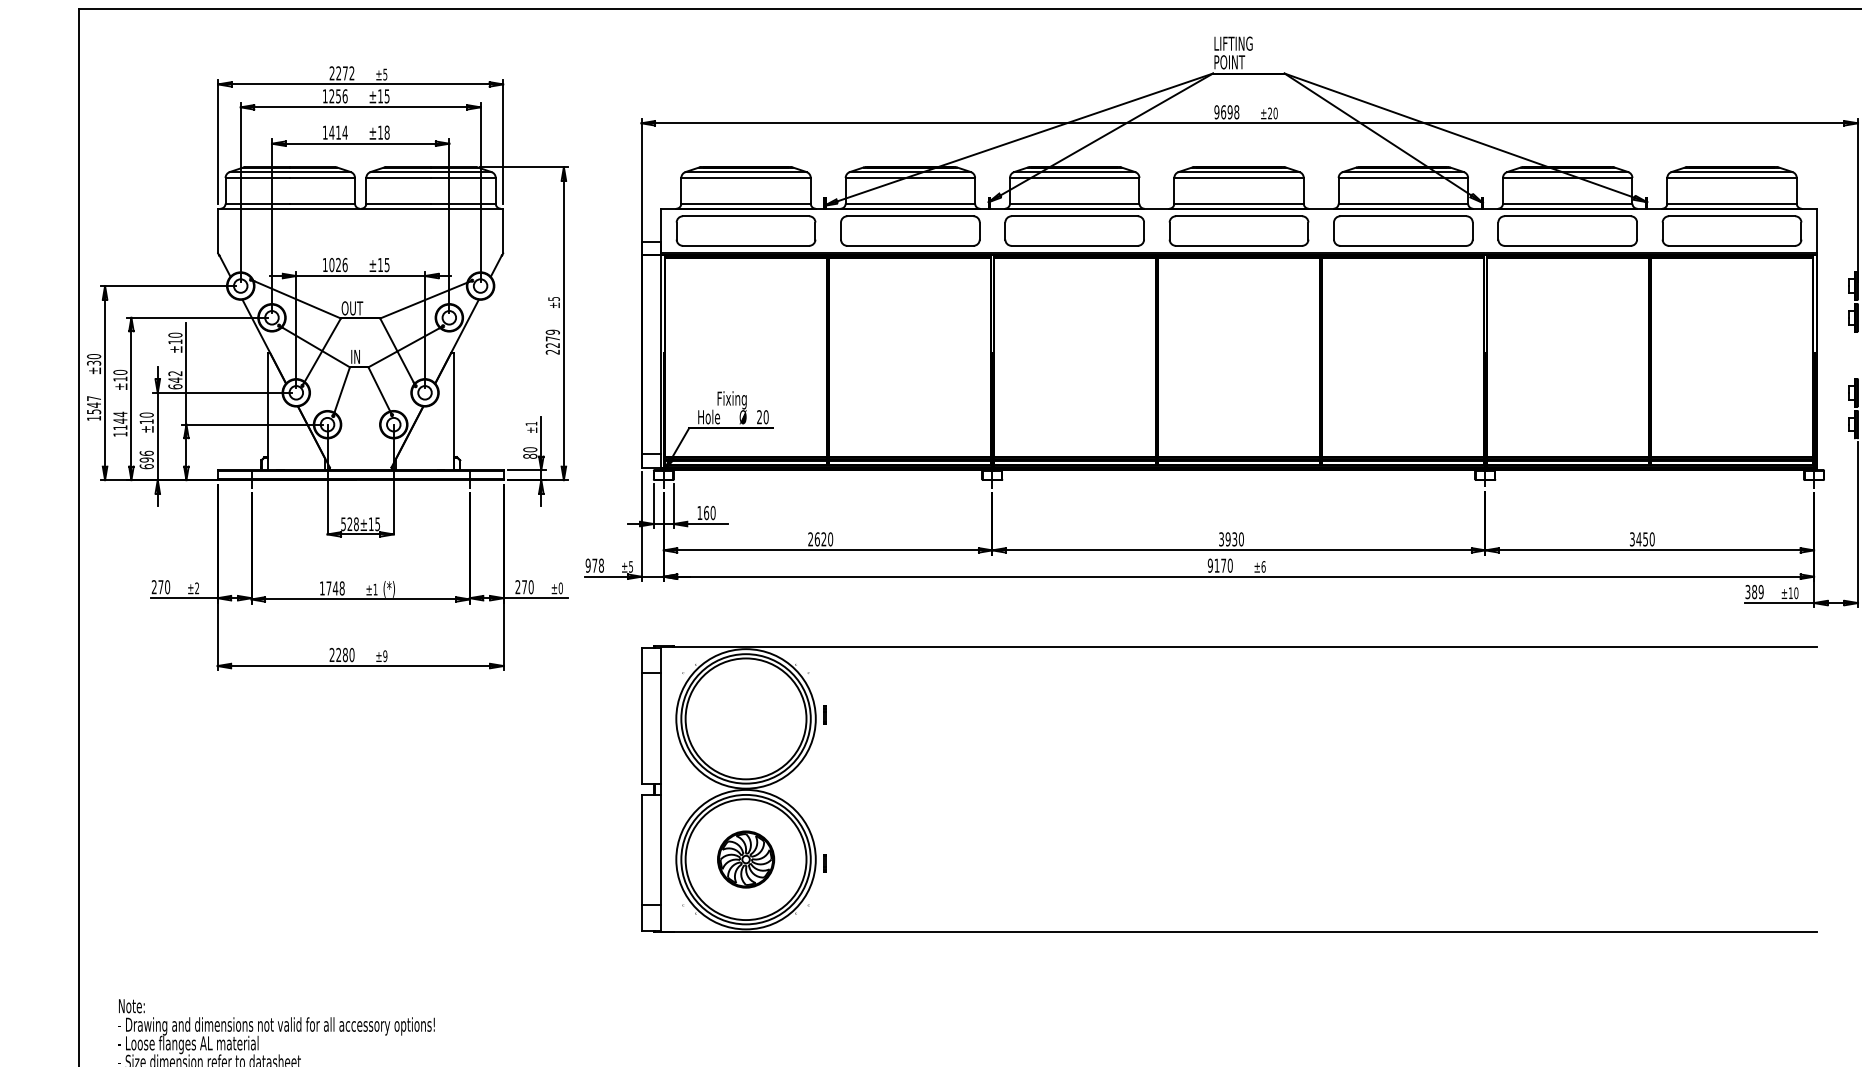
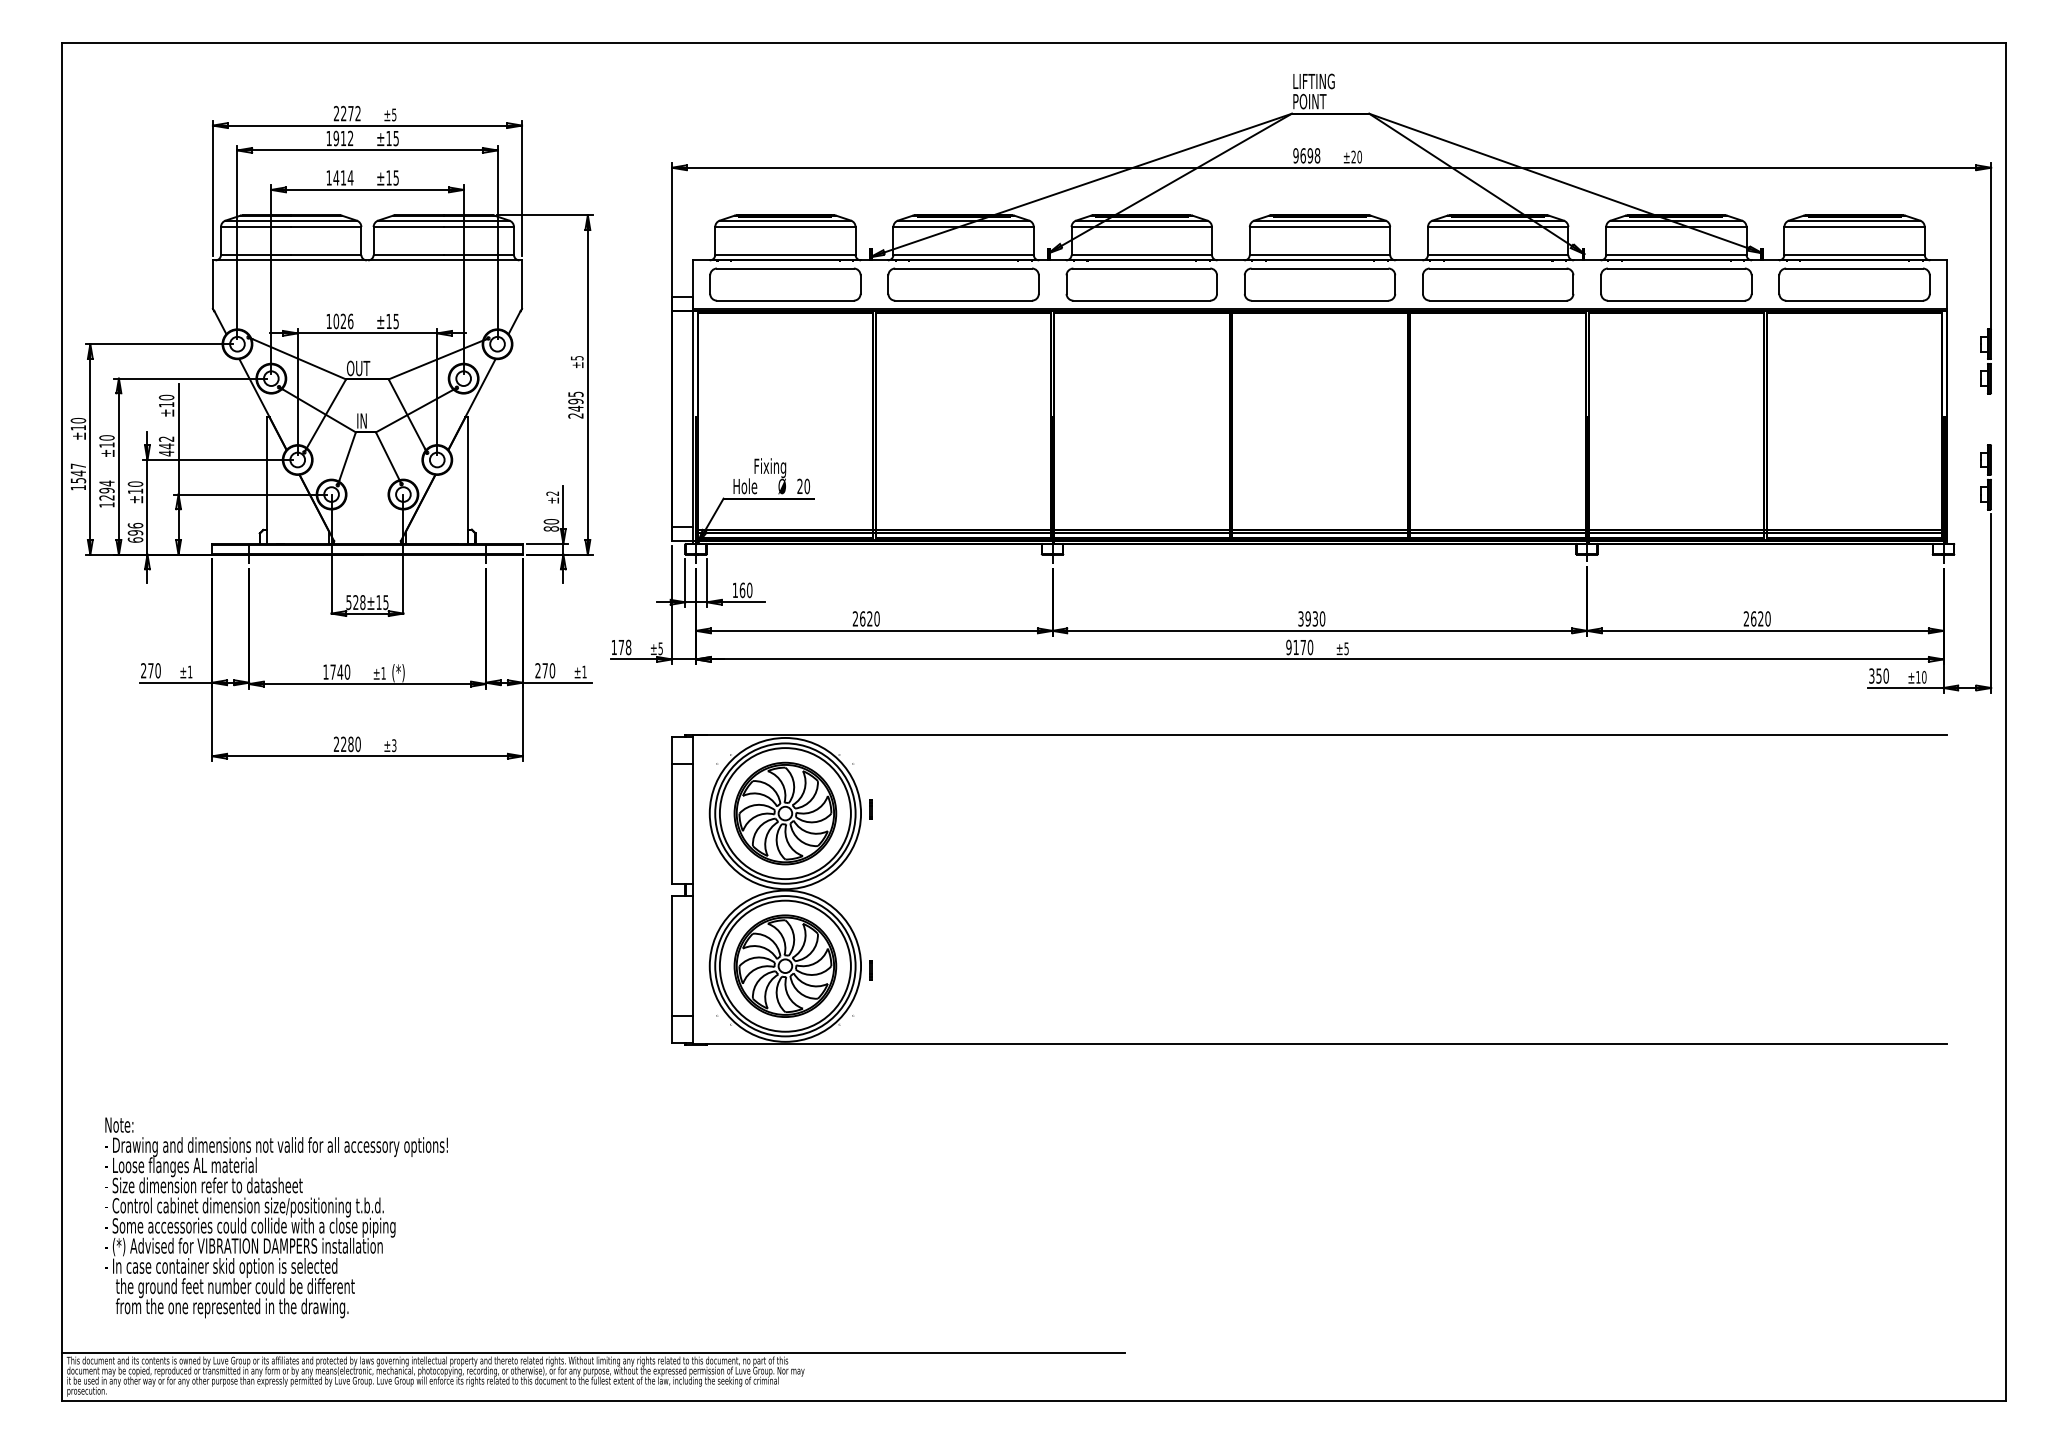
text: (338, 96) -> (343, 138), 1256 -> 1912
text: (386, 132) -> (395, 177), ±18 -> ±15
text: (552, 338) -> (575, 401), 2279 -> 2495
text: (94, 362) -> (78, 427), ±30 -> ±10
text: (175, 386) -> (166, 453), 642 -> 442
text: (119, 423) -> (106, 493), 1144 -> 1294
text: (531, 423) -> (552, 493), ±1 -> ±2
text: (1638, 538) -> (1753, 618), 3450 -> 2620
text: (587, 565) -> (613, 647), 978 -> 178
text: (1263, 566) -> (1346, 648), ±6 -> ±5
text: (197, 587) -> (190, 671), ±2 -> ±1
text: (342, 587) -> (347, 671), 1748 -> 1740
text: (560, 587) -> (584, 671), ±0 -> ±1
text: (1757, 591) -> (1882, 675), 389 -> 350
text: (385, 656) -> (394, 745), ±9 -> ±3
part: (746, 718) -> (785, 813), added
part: (746, 858) -> (785, 965), size x1.67

